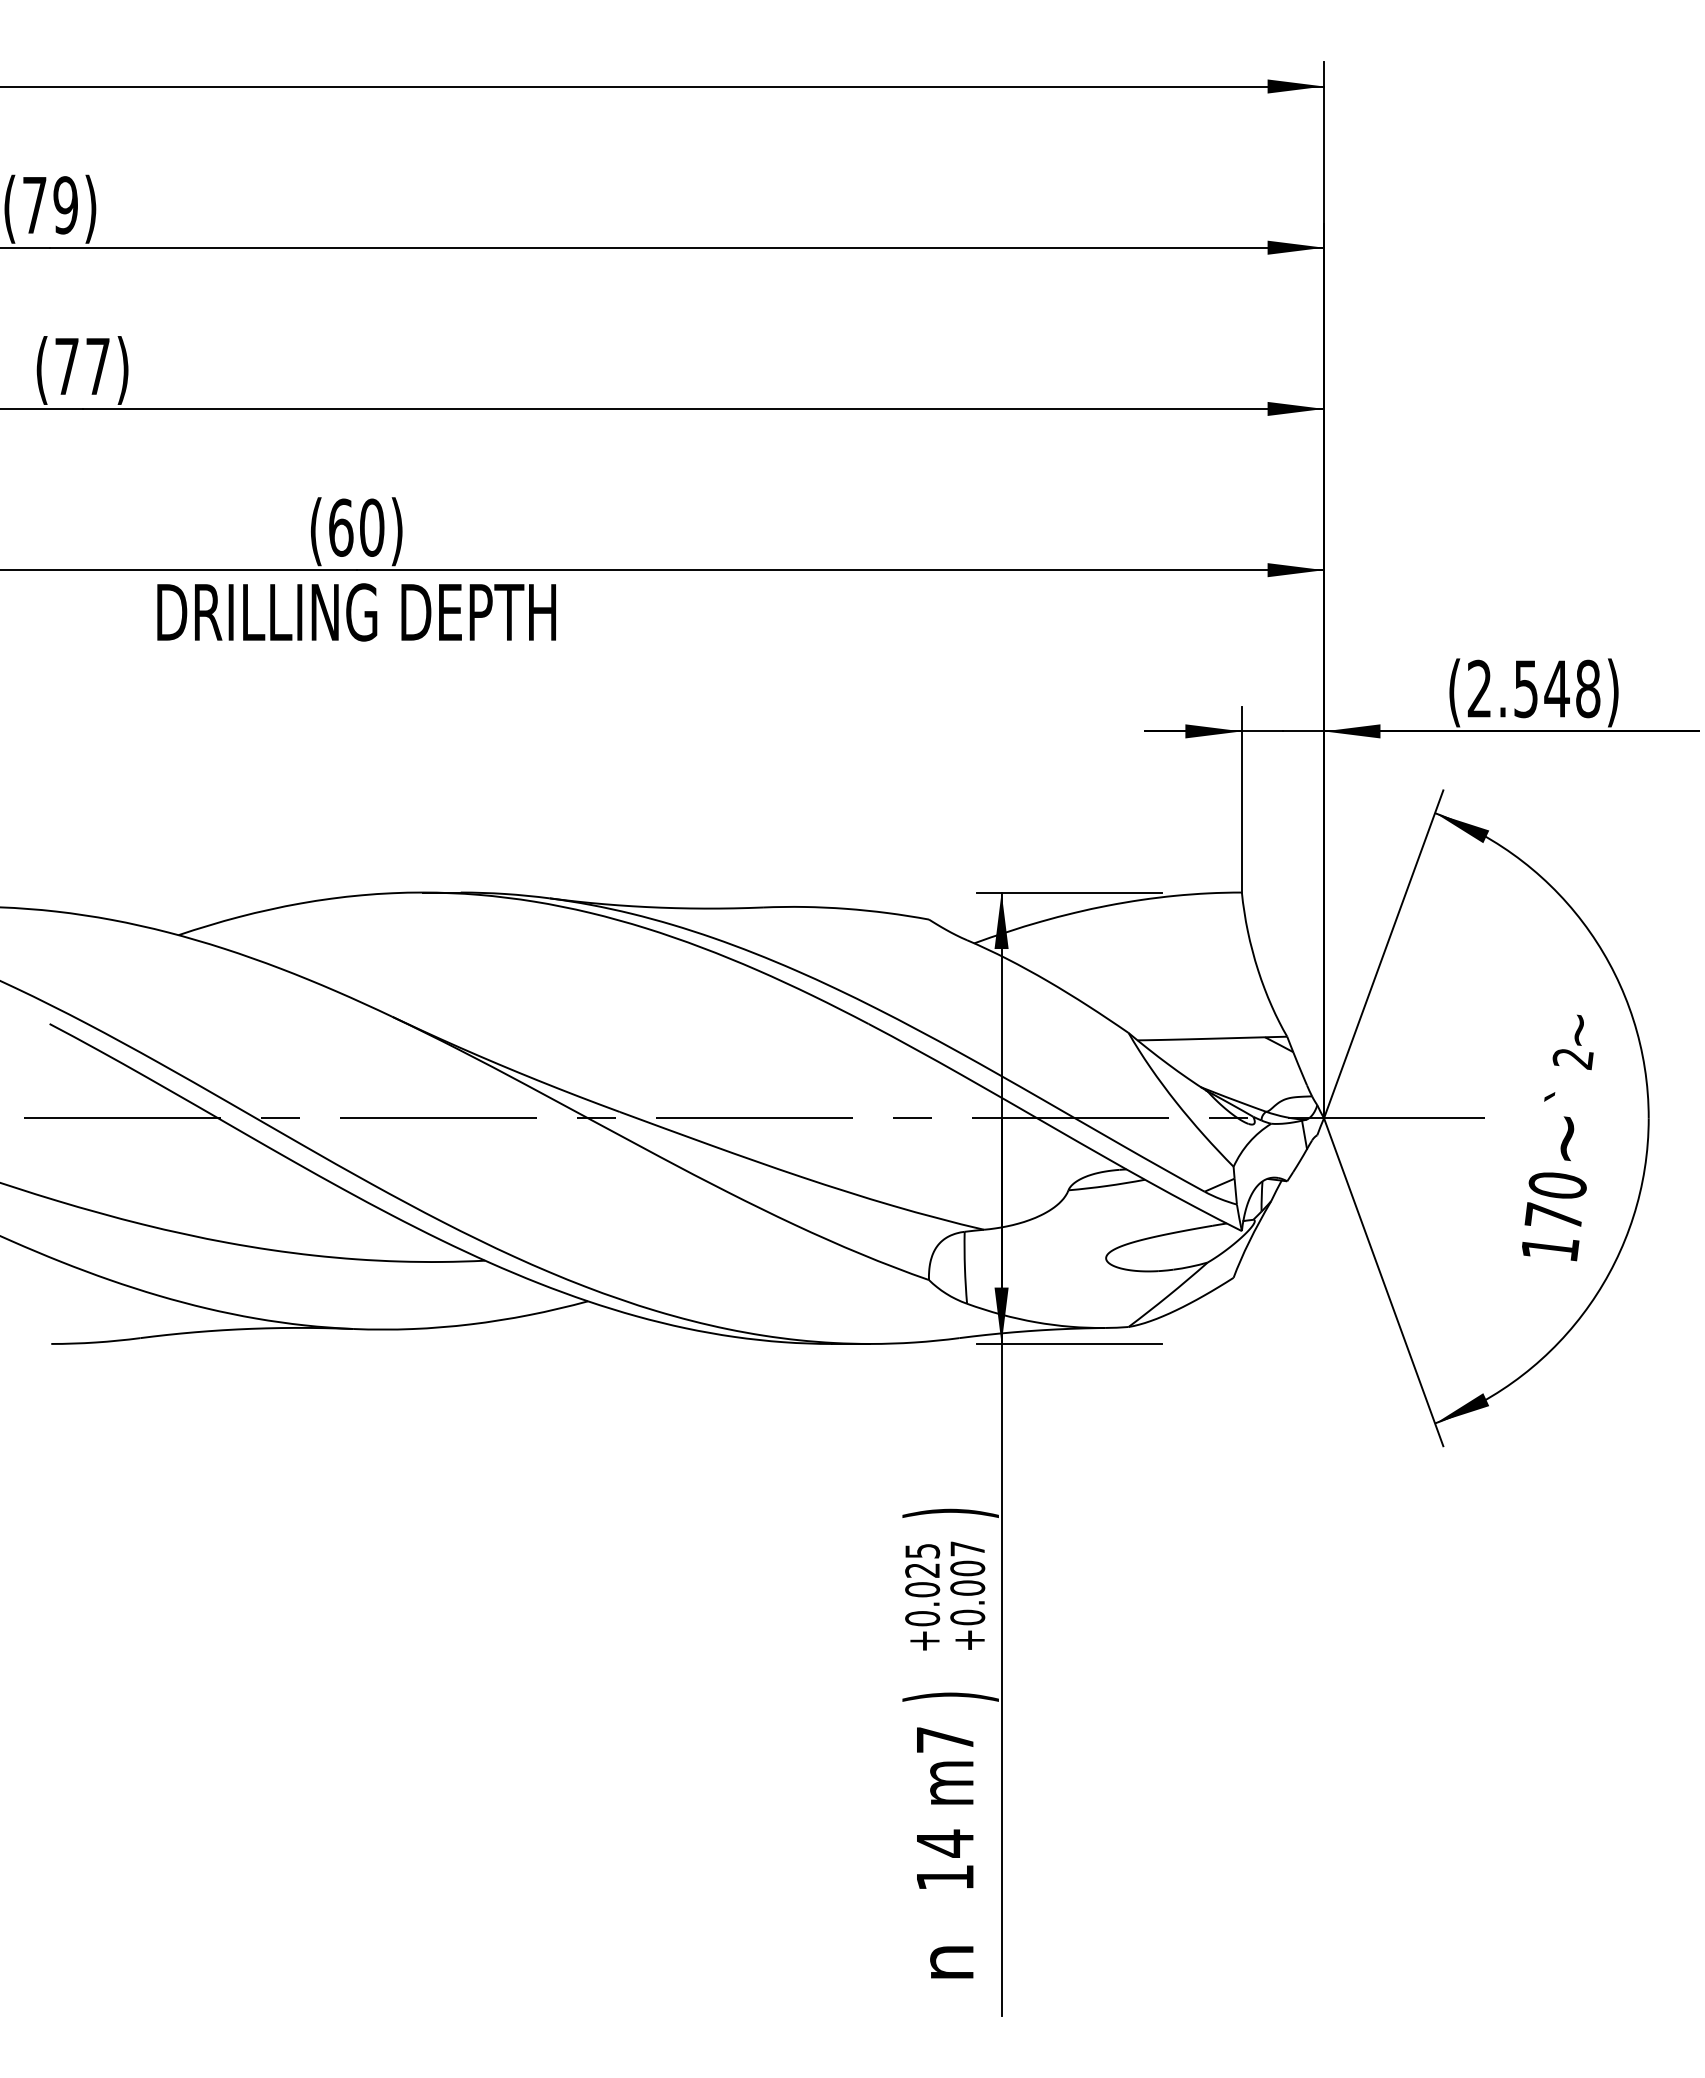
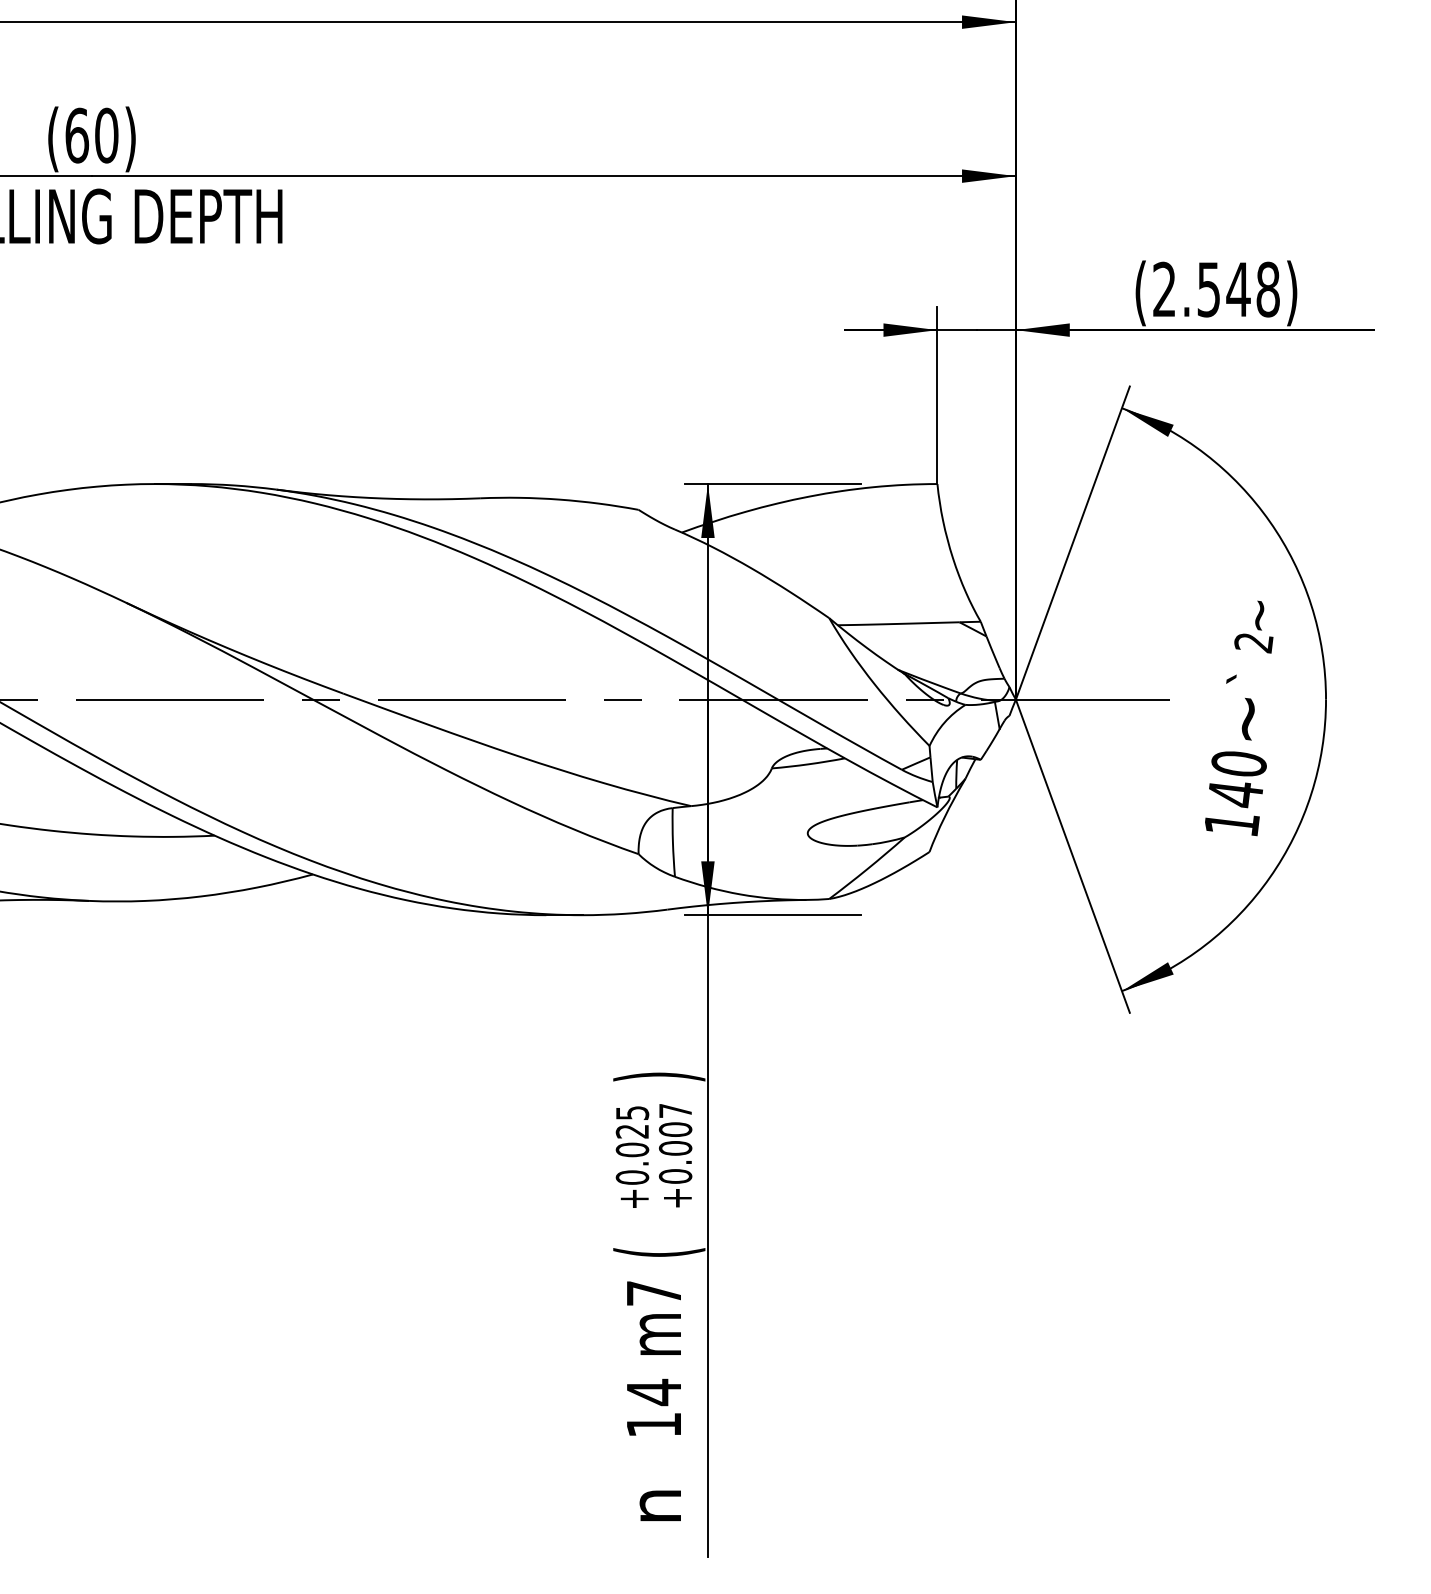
text: (1553, 1216) -> (1235, 793), 170 -> 140
text: (950, 1696) -> (659, 1251), ) -> (

